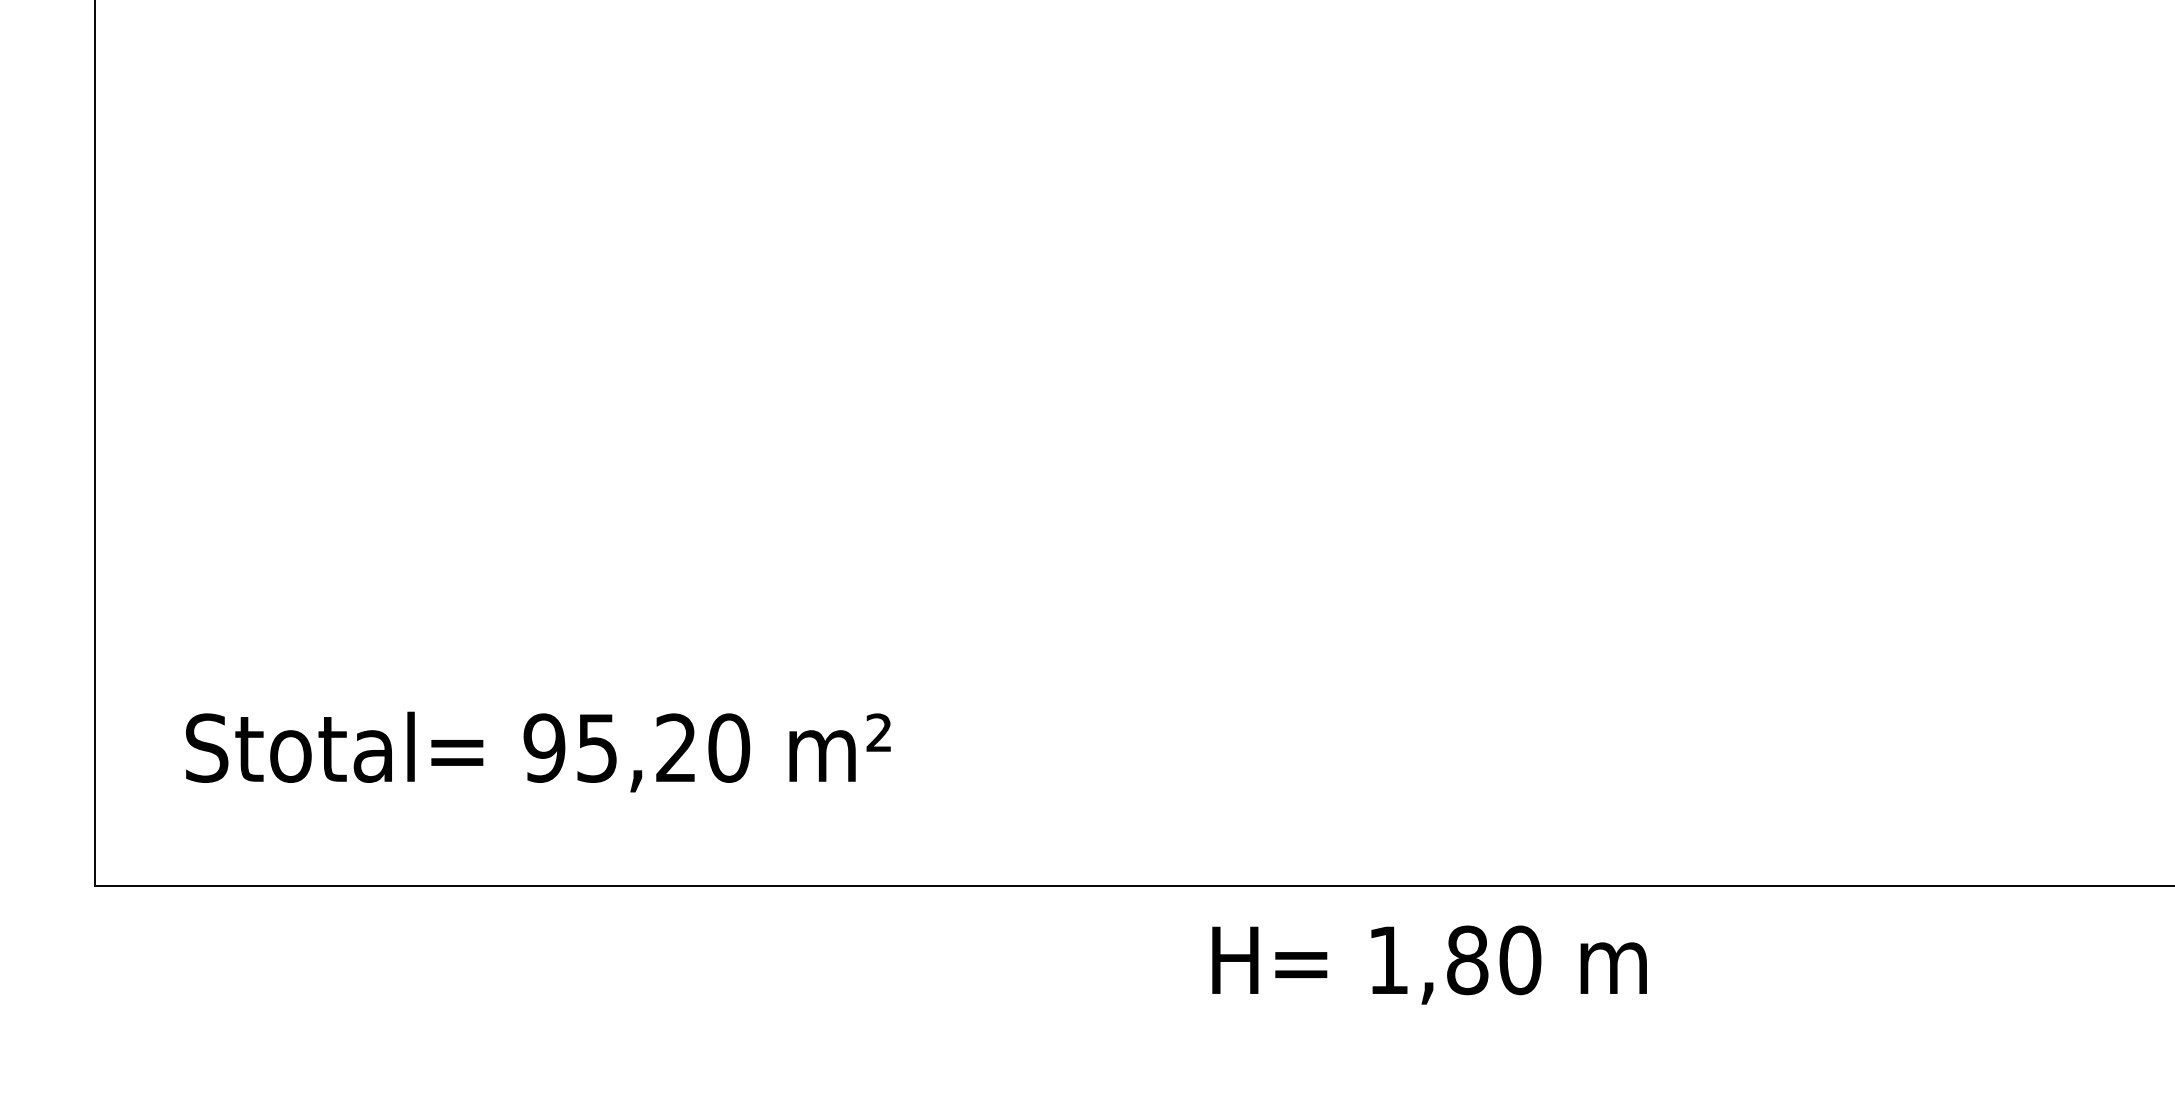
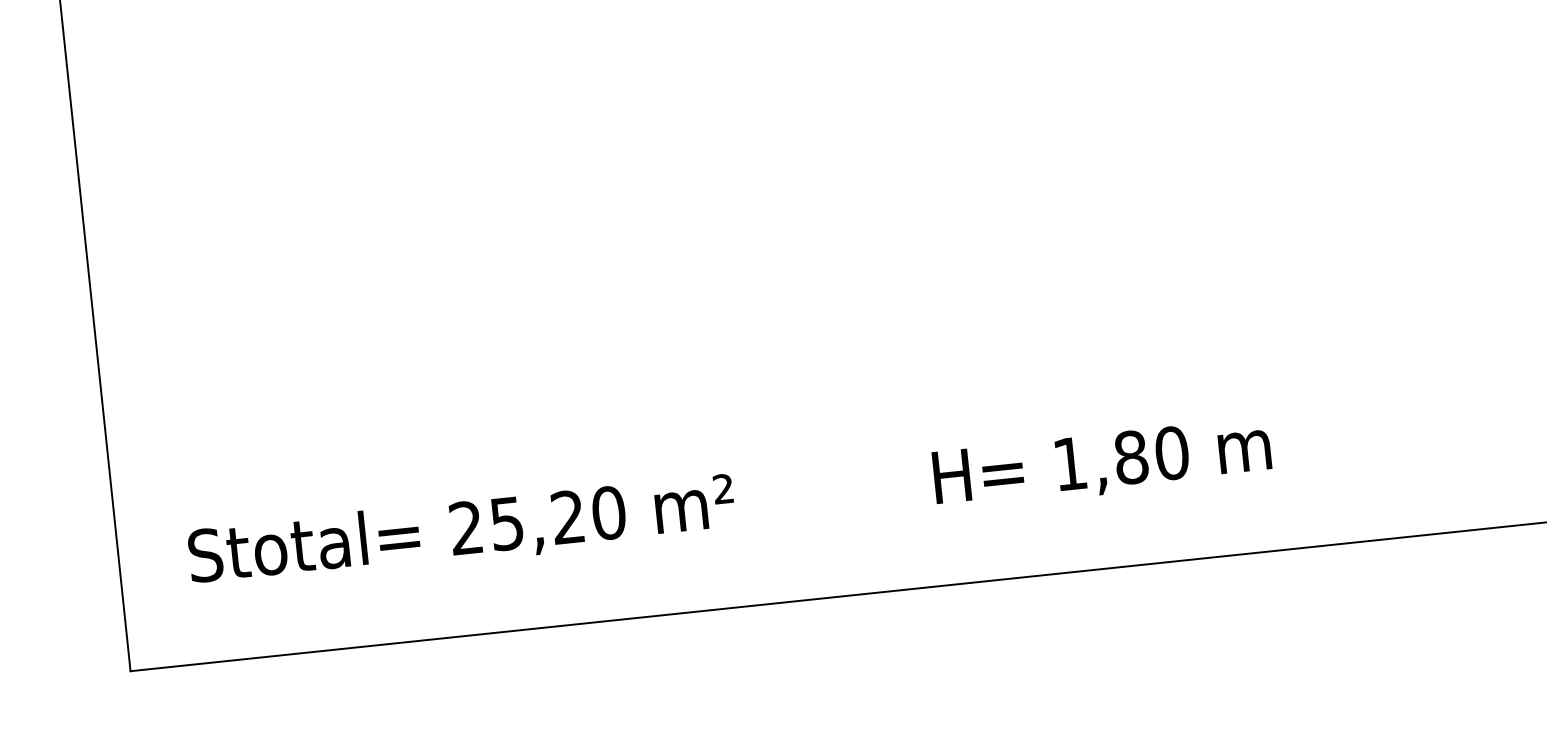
text: (544, 747) -> (466, 527), 95,20 -> 25,20
text: (1429, 964) -> (1102, 463), moved

